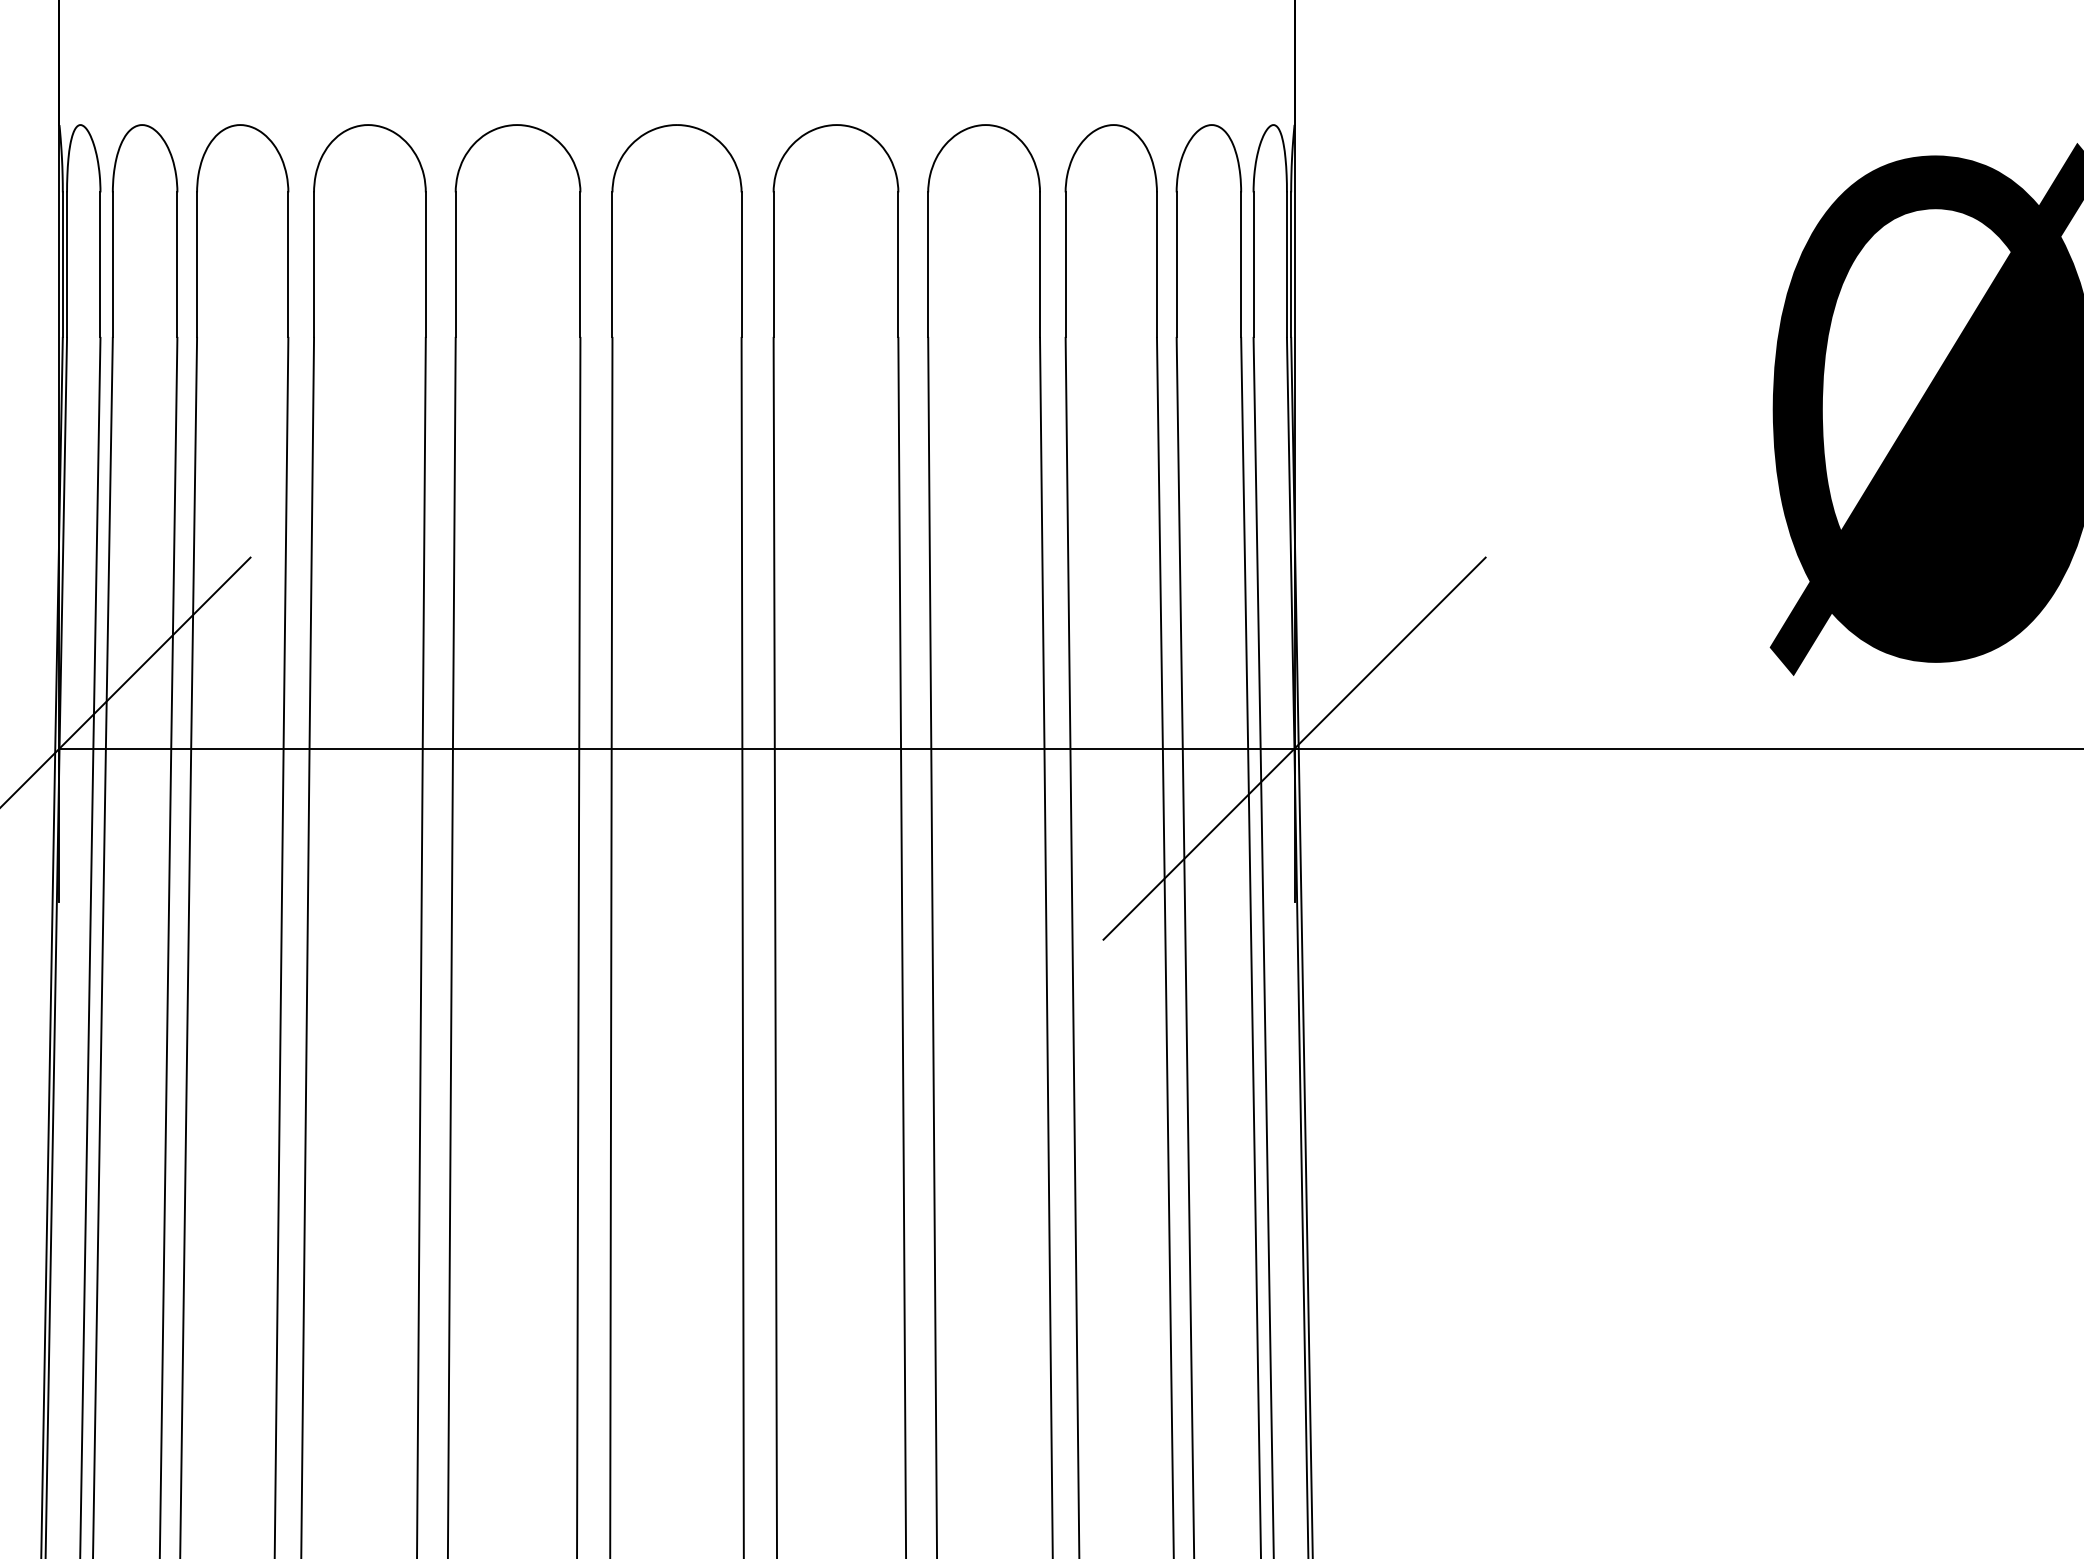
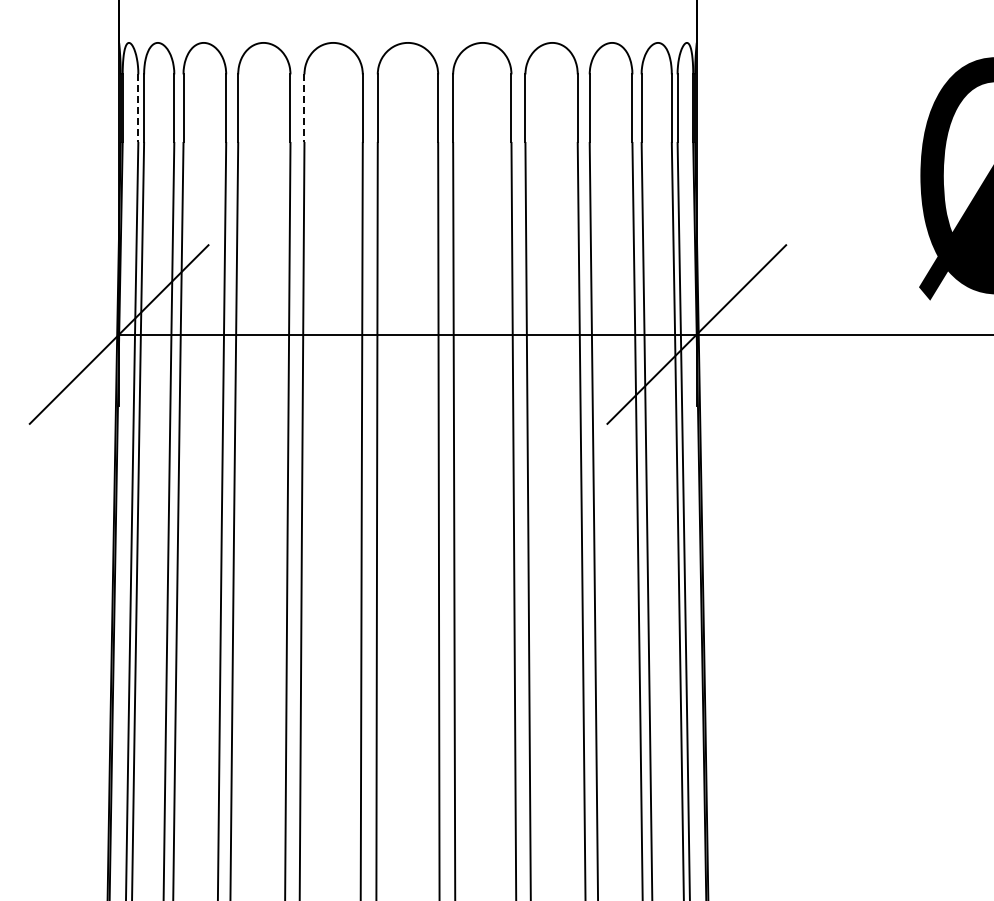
line: (100, 265) -> (138, 108), solid -> dashed
line: (455, 265) -> (304, 108), solid -> dashed

